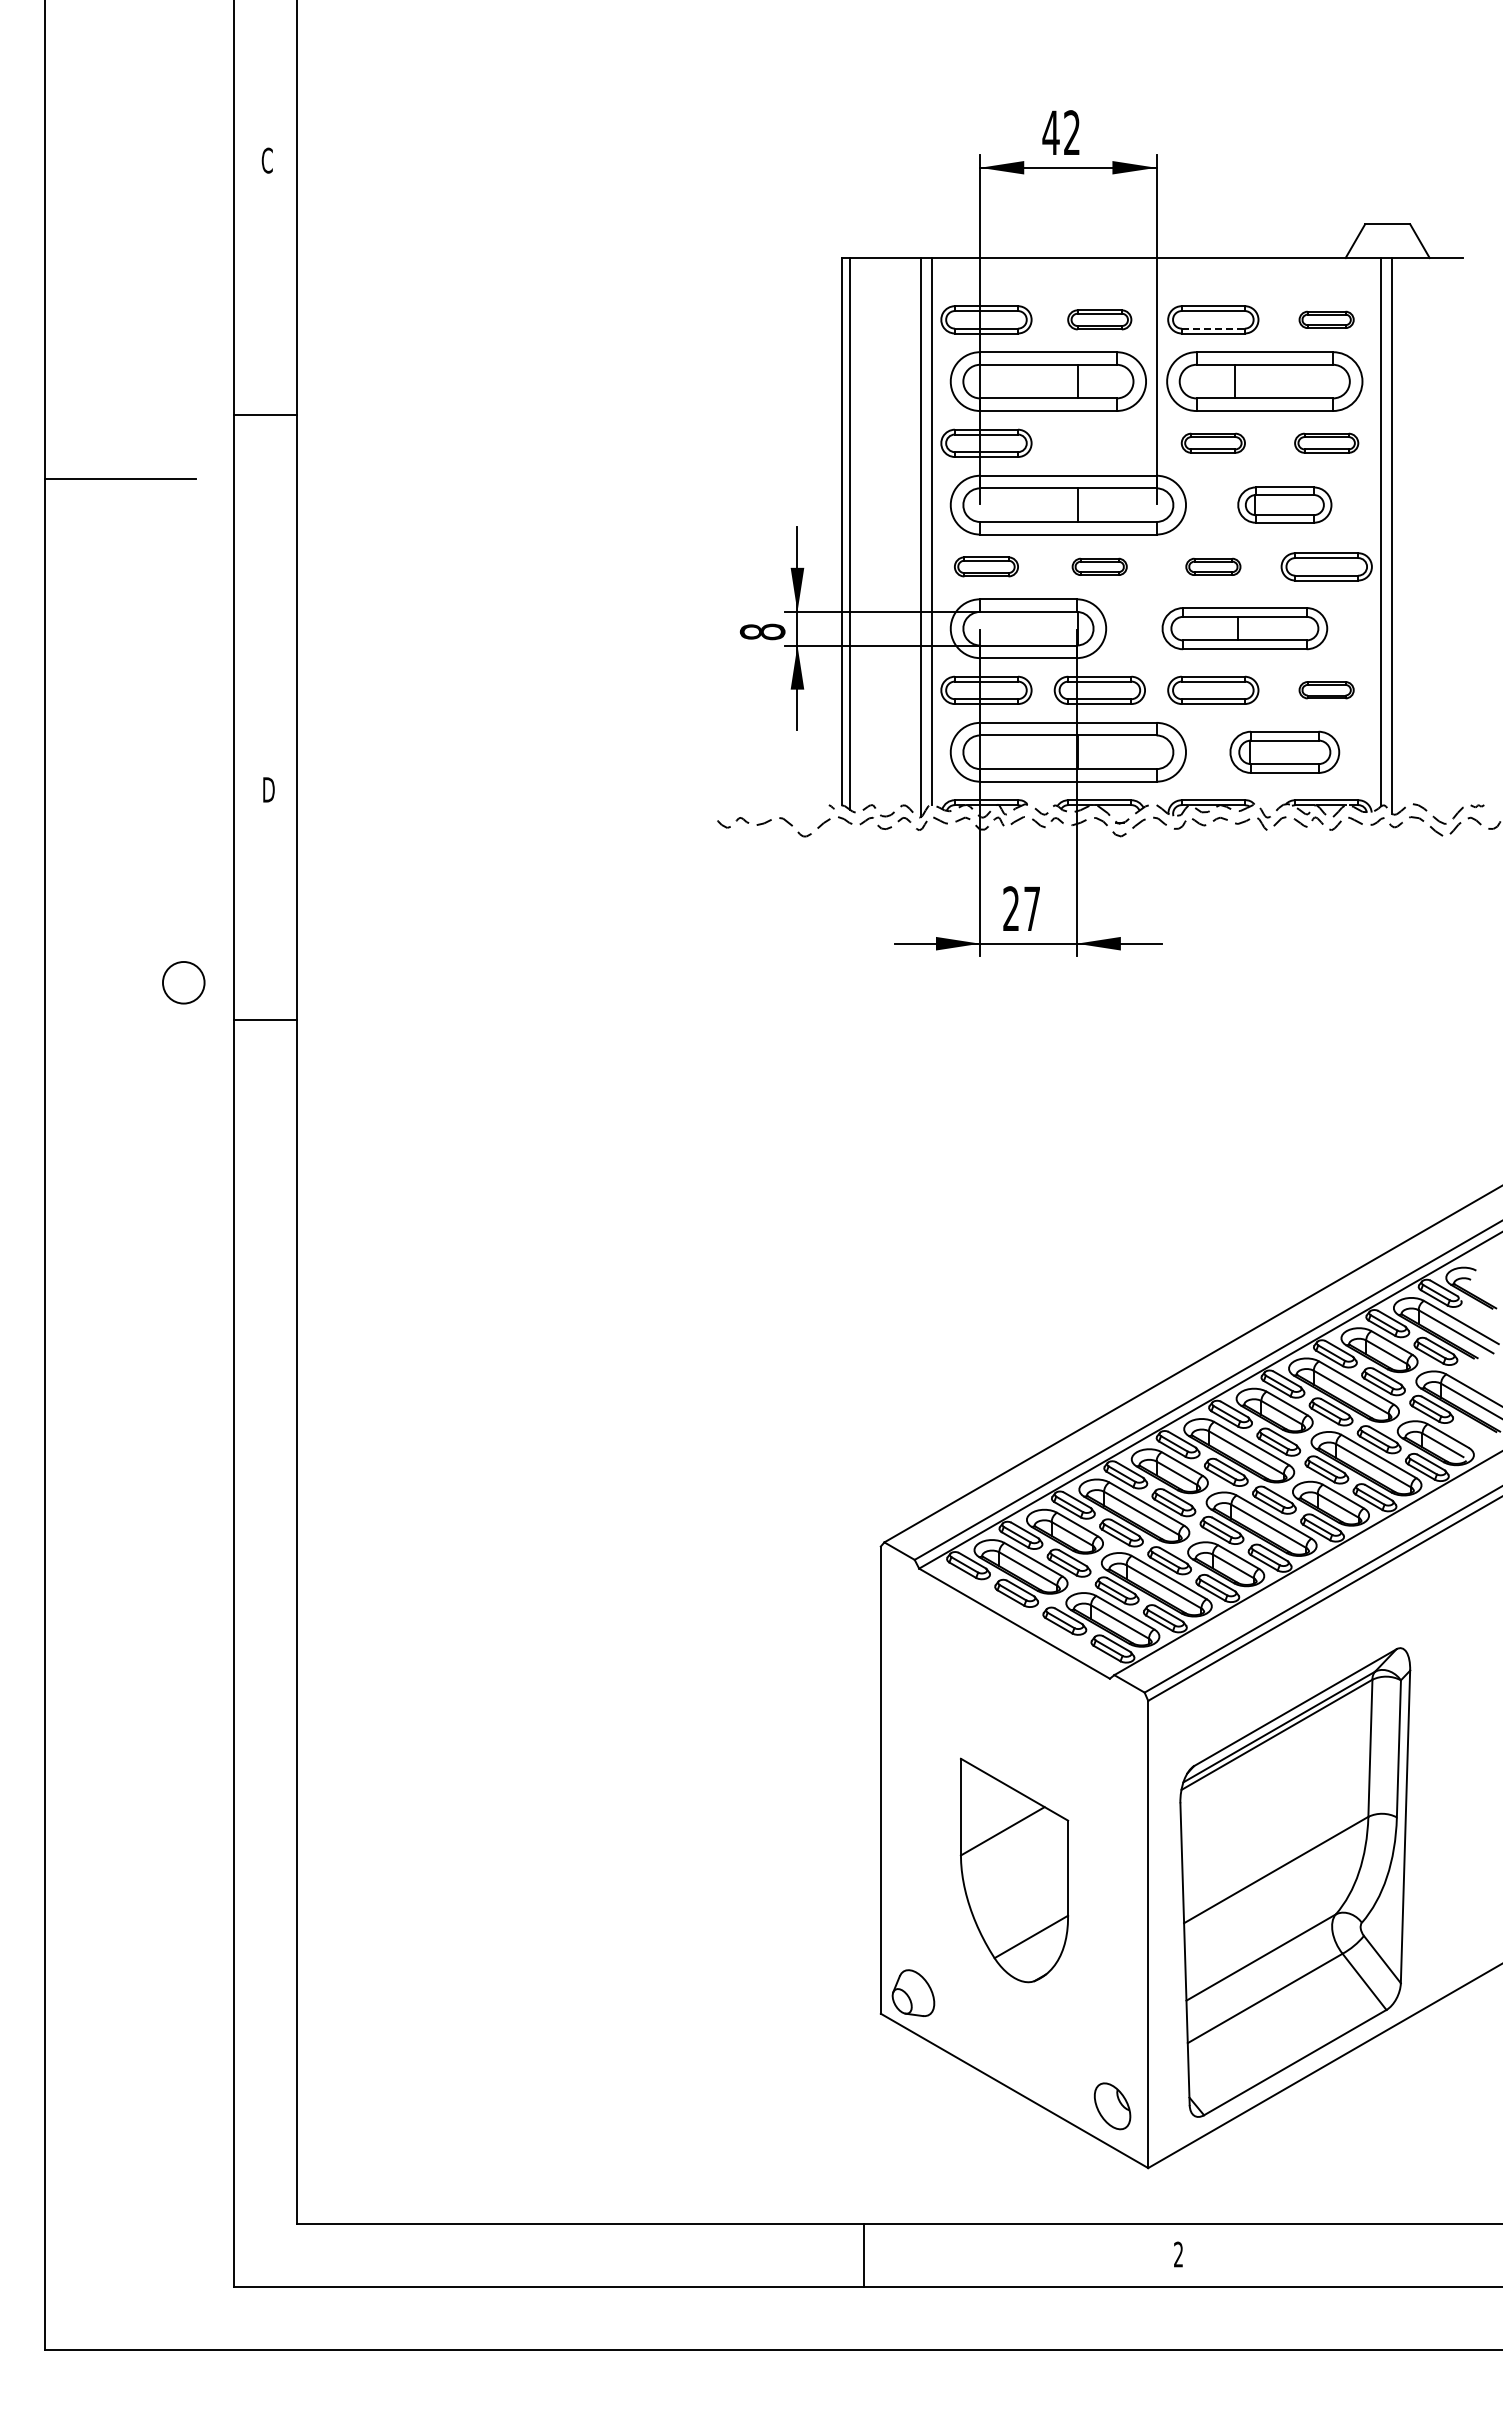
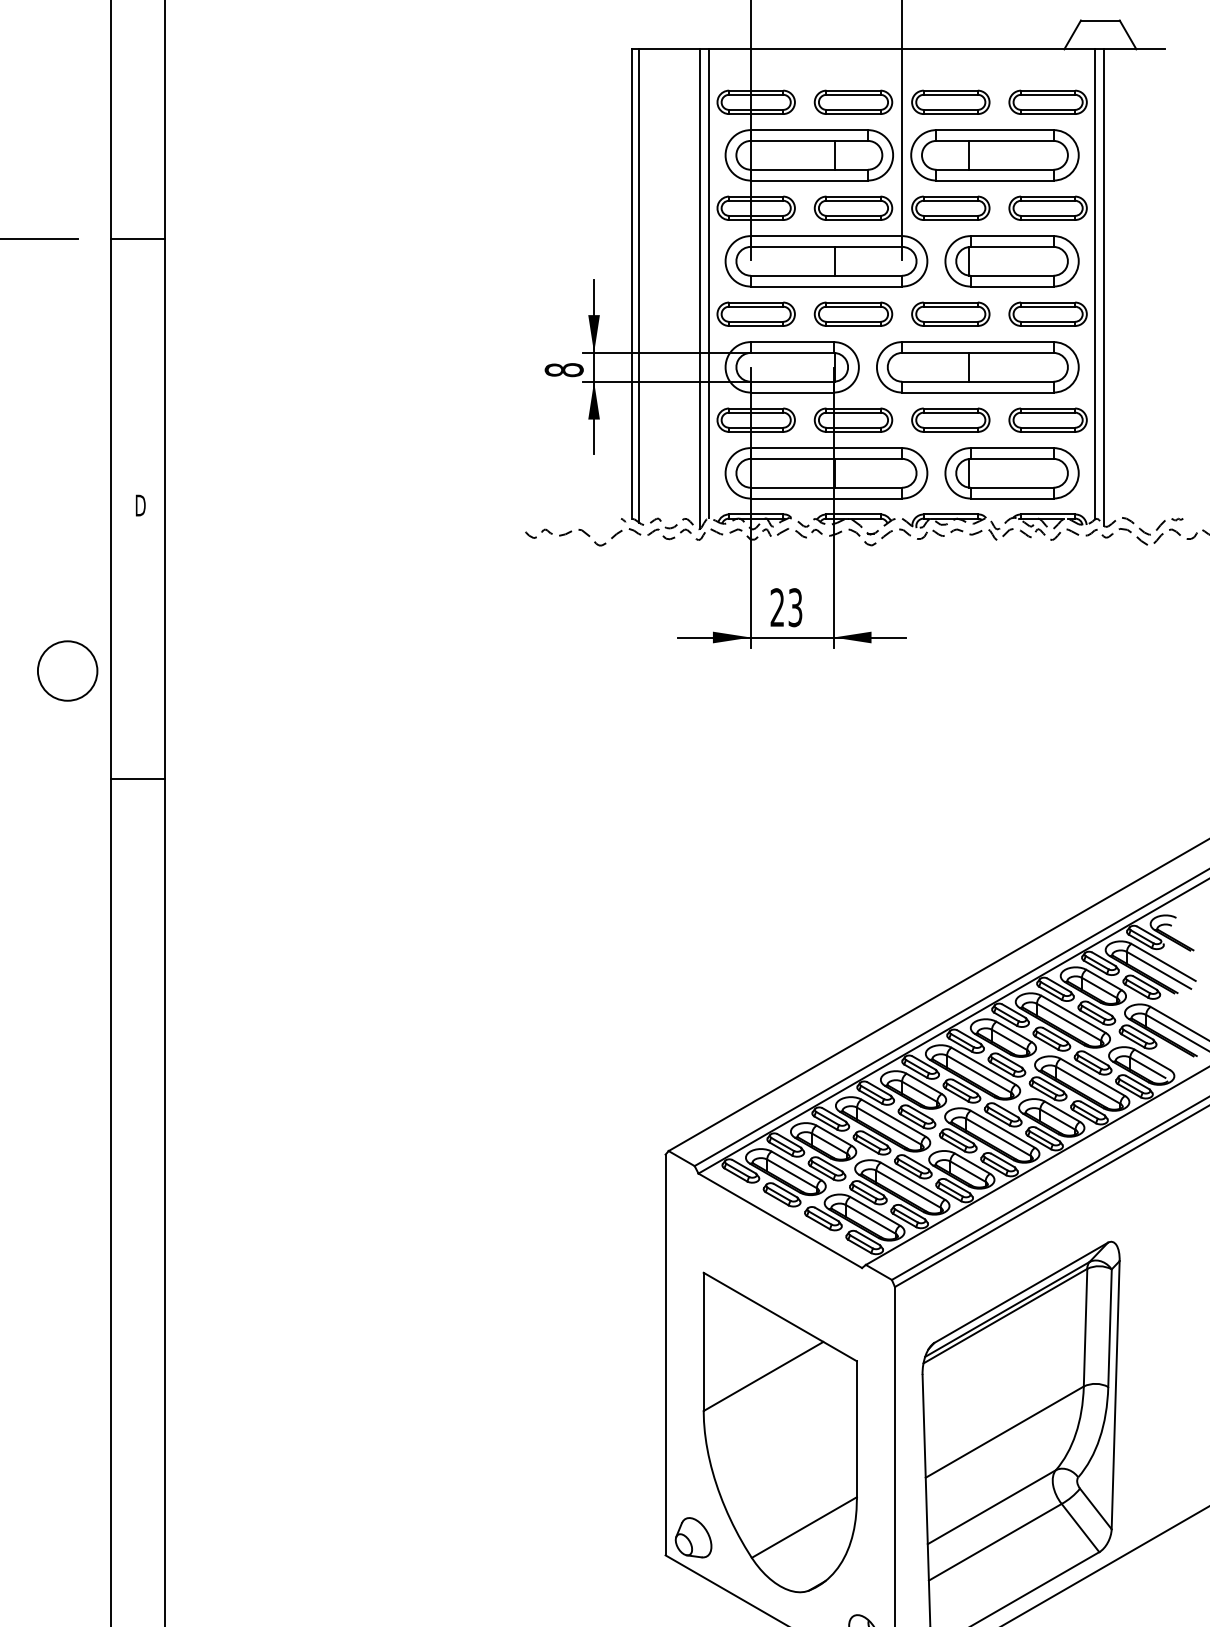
part: (1099, 319) -> (853, 102), size x1.43
part: (1326, 319) -> (1047, 102), size x1.67
line: (1213, 328) -> (950, 109), dashed -> solid
line: (265, 414) -> (137, 238), moved
part: (1099, 442) -> (853, 207), added
part: (1213, 442) -> (950, 207), size x1.43
part: (1326, 442) -> (1047, 207), size x1.43
part: (1284, 504) -> (1011, 260), size x1.67
part: (986, 566) -> (756, 313), size x1.43
part: (1099, 566) -> (853, 313), size x1.67
part: (1213, 566) -> (950, 313), size x1.67
part: (1244, 628) -> (977, 367), size x1.43
part: (1326, 689) -> (1047, 419), size x1.67
part: (1284, 752) -> (1011, 473), size x1.43
text: (1032, 908) -> (795, 607), 27 -> 23
circle: (183, 982) -> (67, 670), size x1.67
line: (265, 1019) -> (137, 778), moved
part: (1014, 1870) -> (780, 1432), size x1.67

